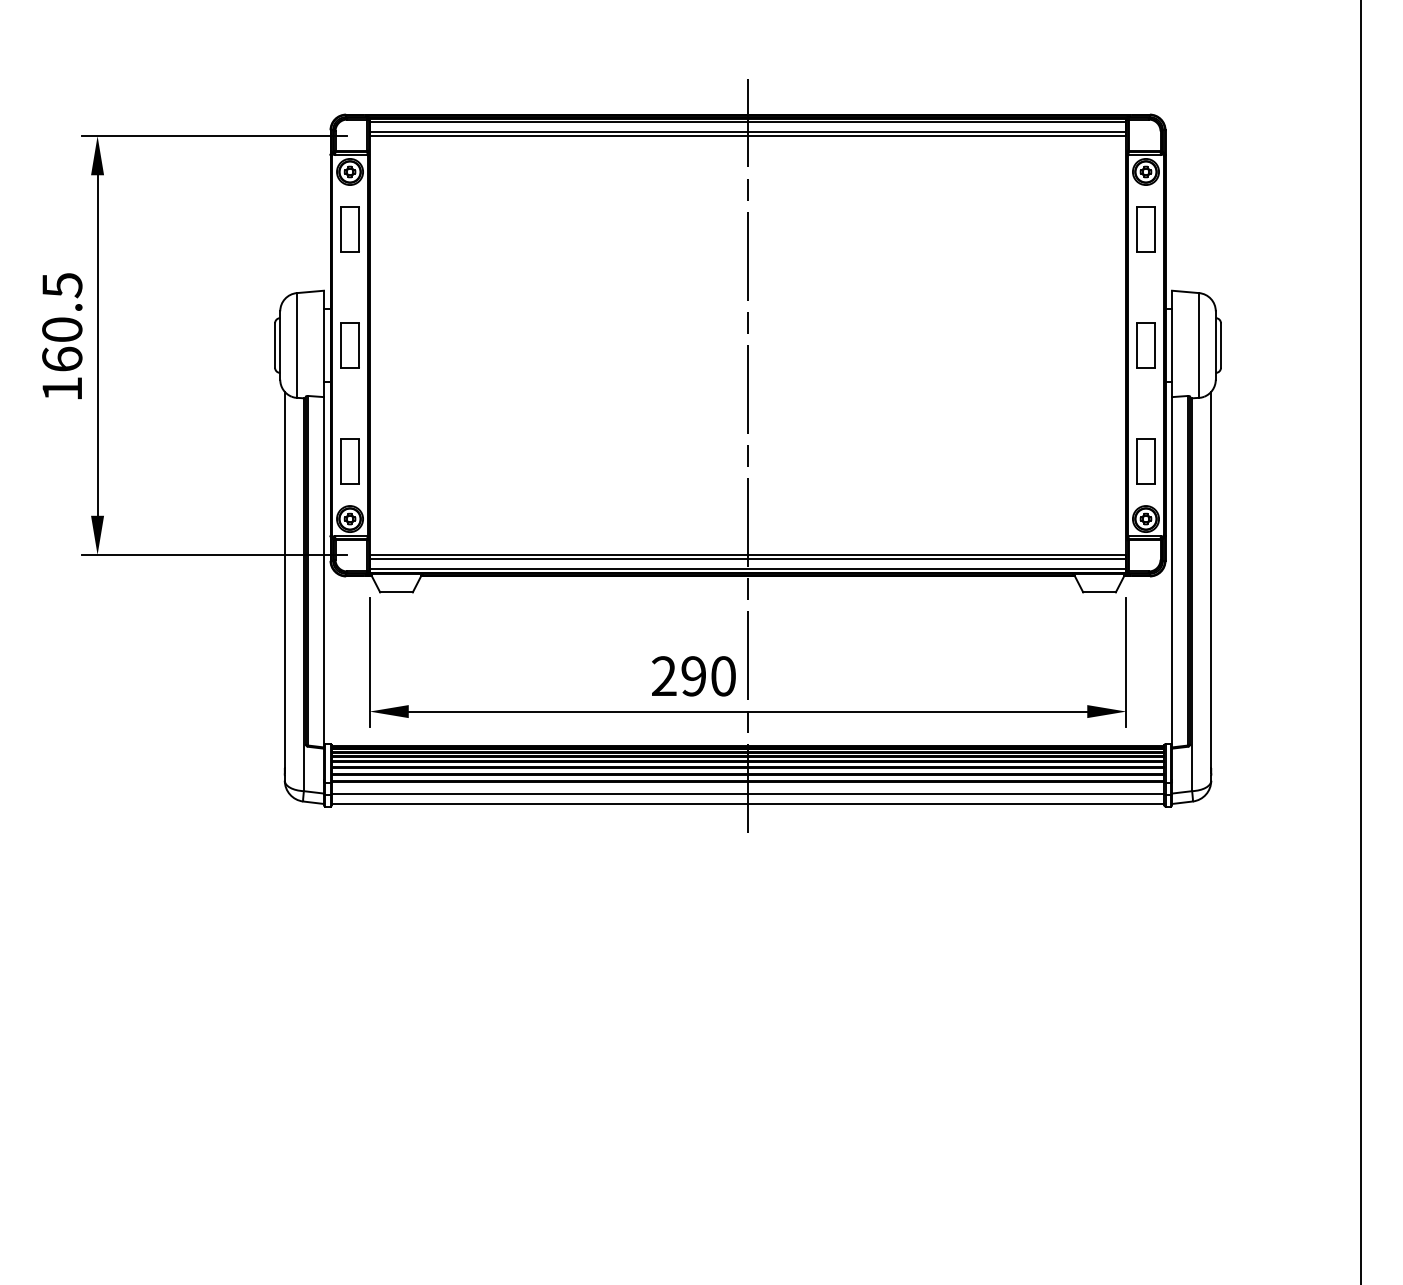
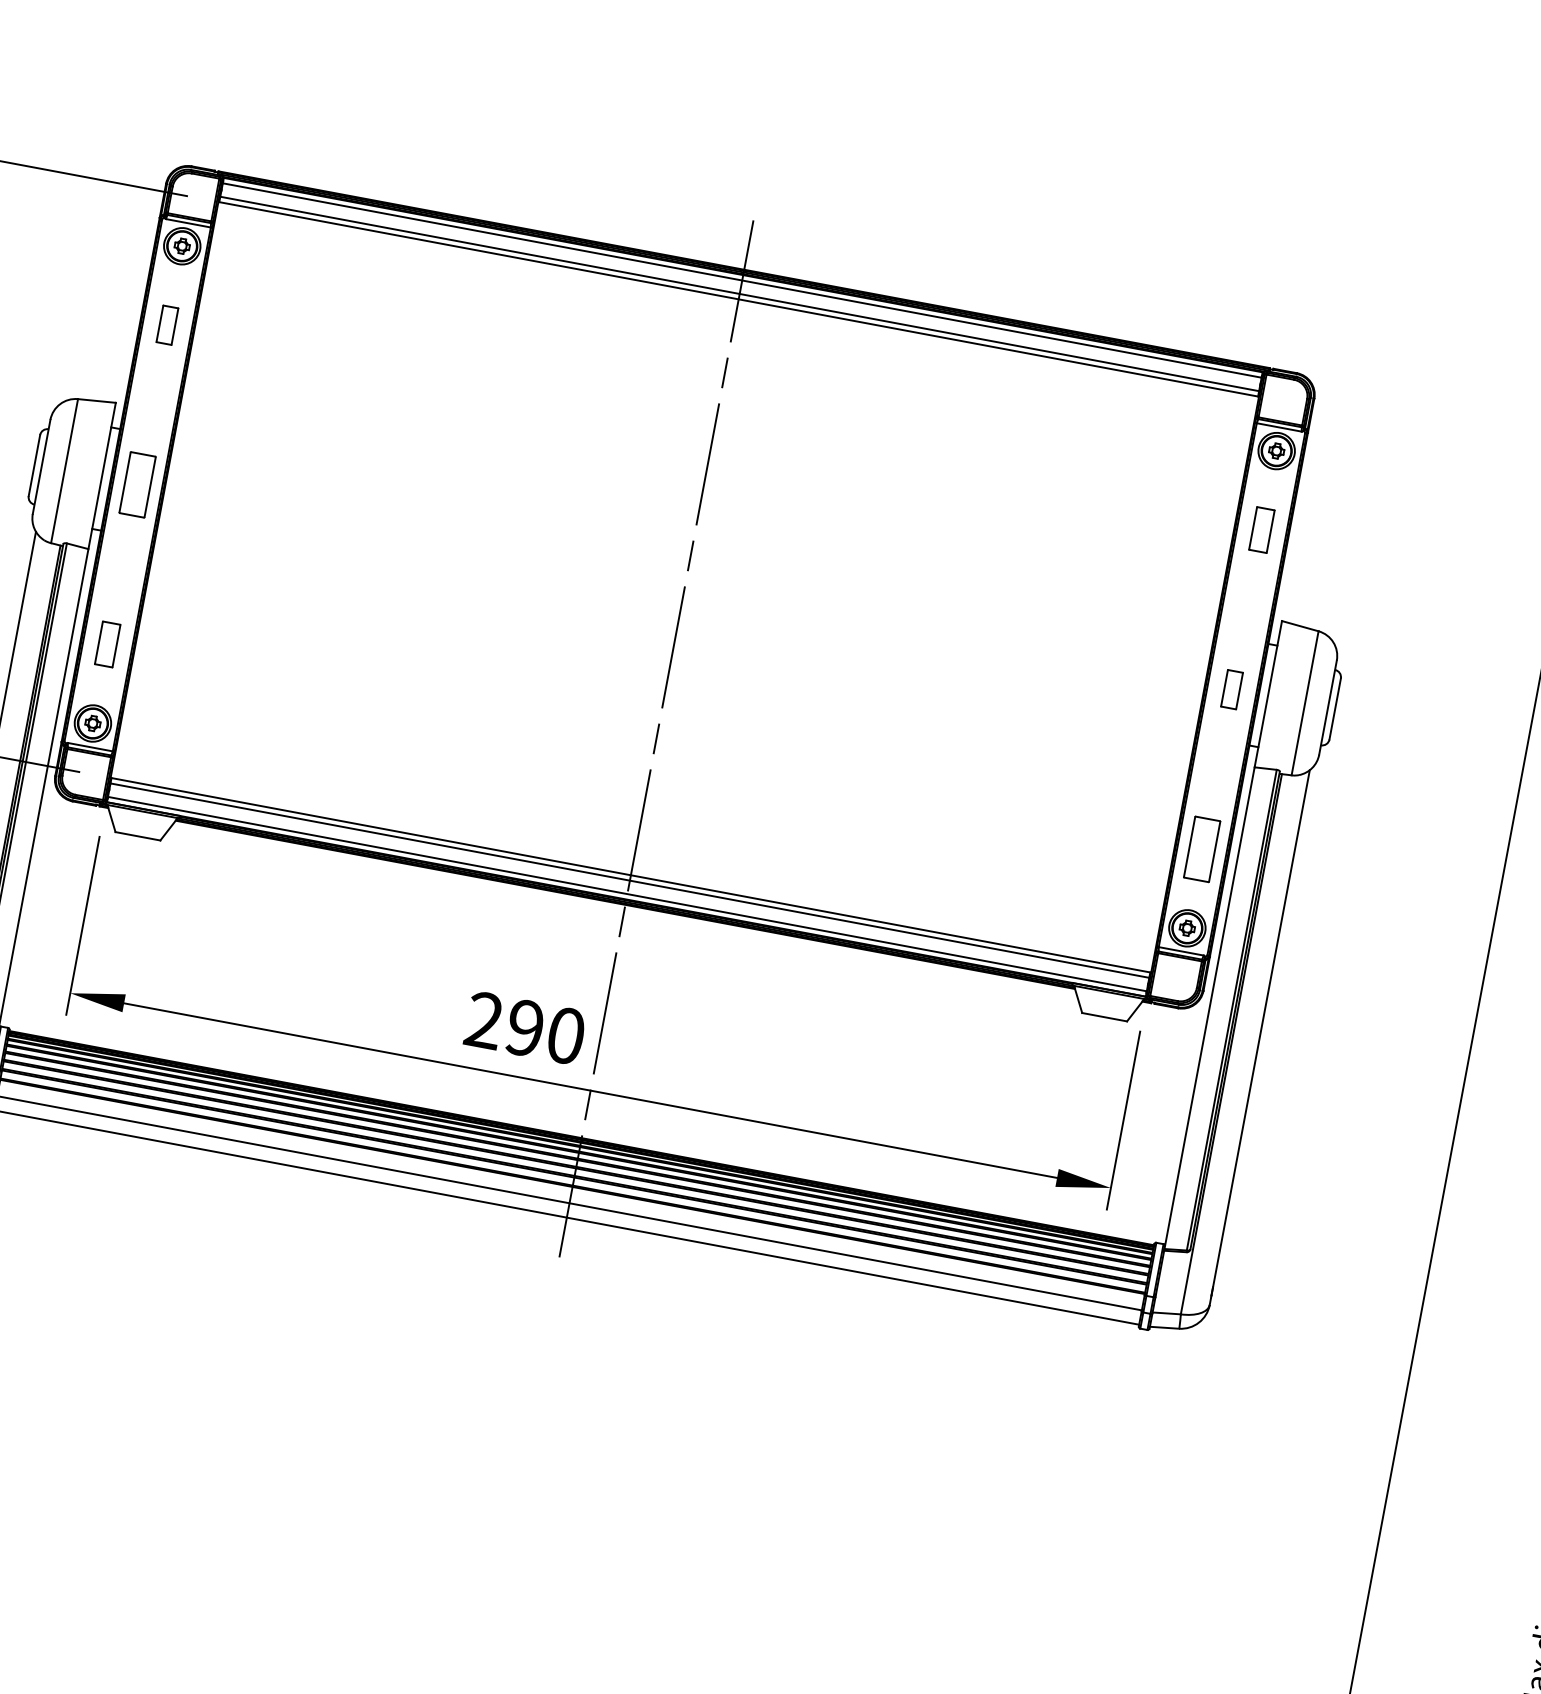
part: (349, 229) -> (166, 325), size x0.6
part: (1145, 229) -> (1261, 530), size x0.7
part: (1145, 345) -> (1231, 689), size x0.6
part: (349, 461) -> (106, 644), size x0.7

